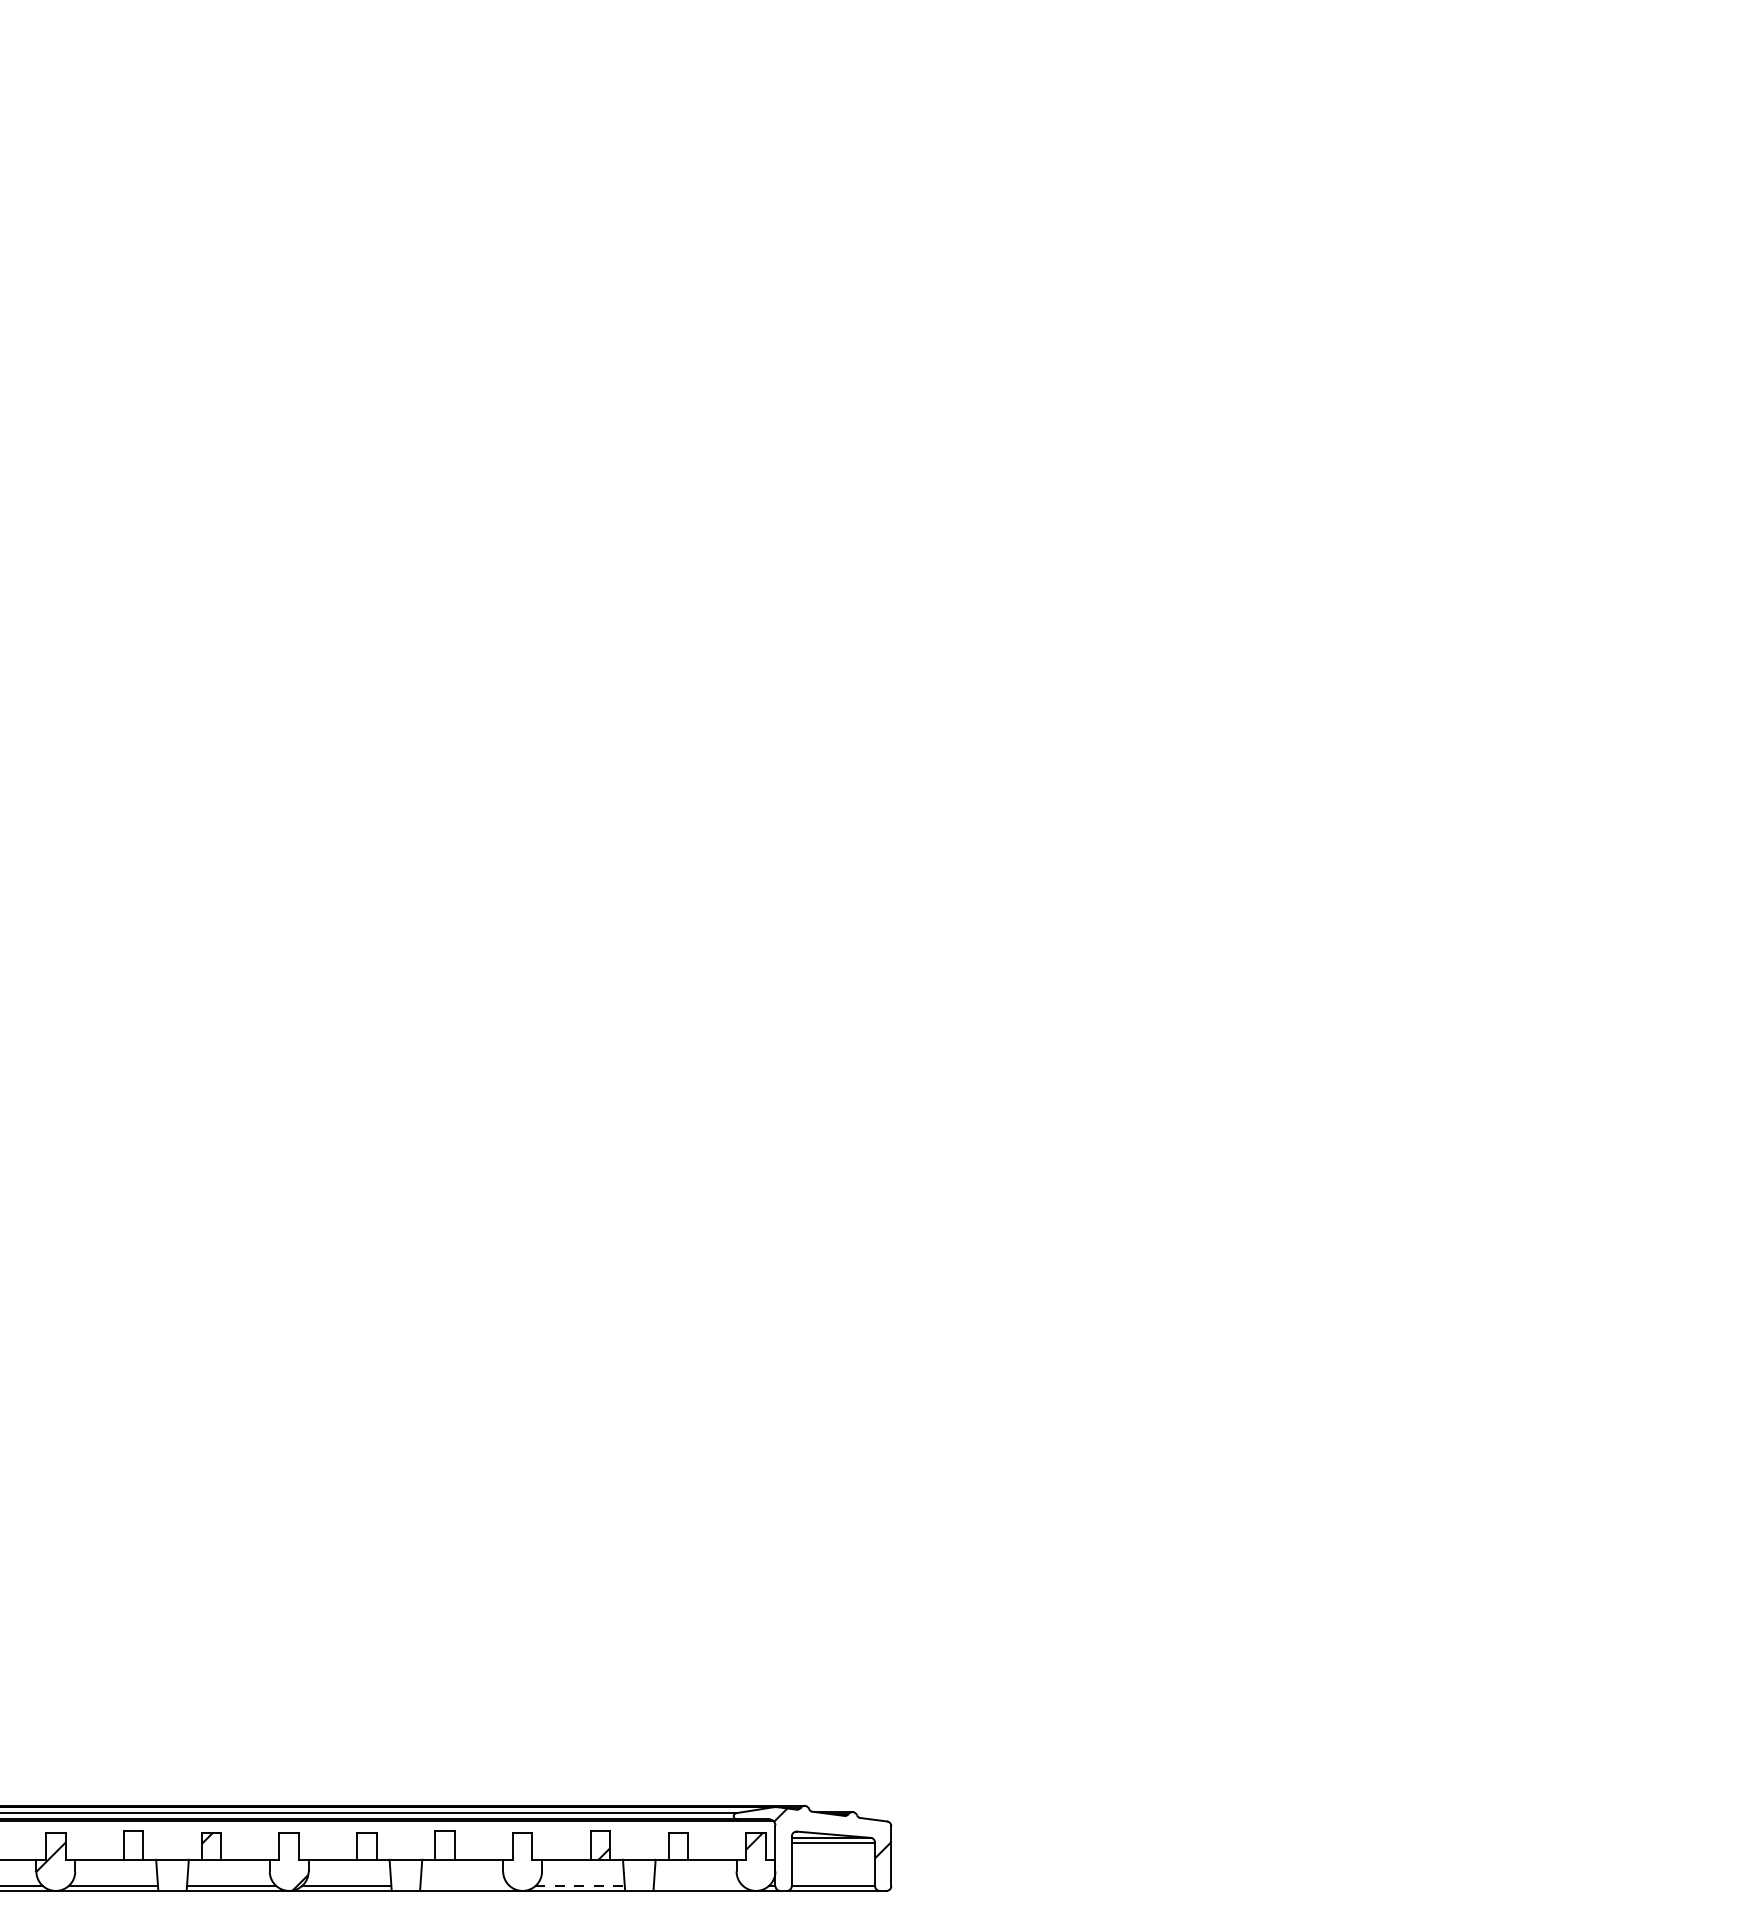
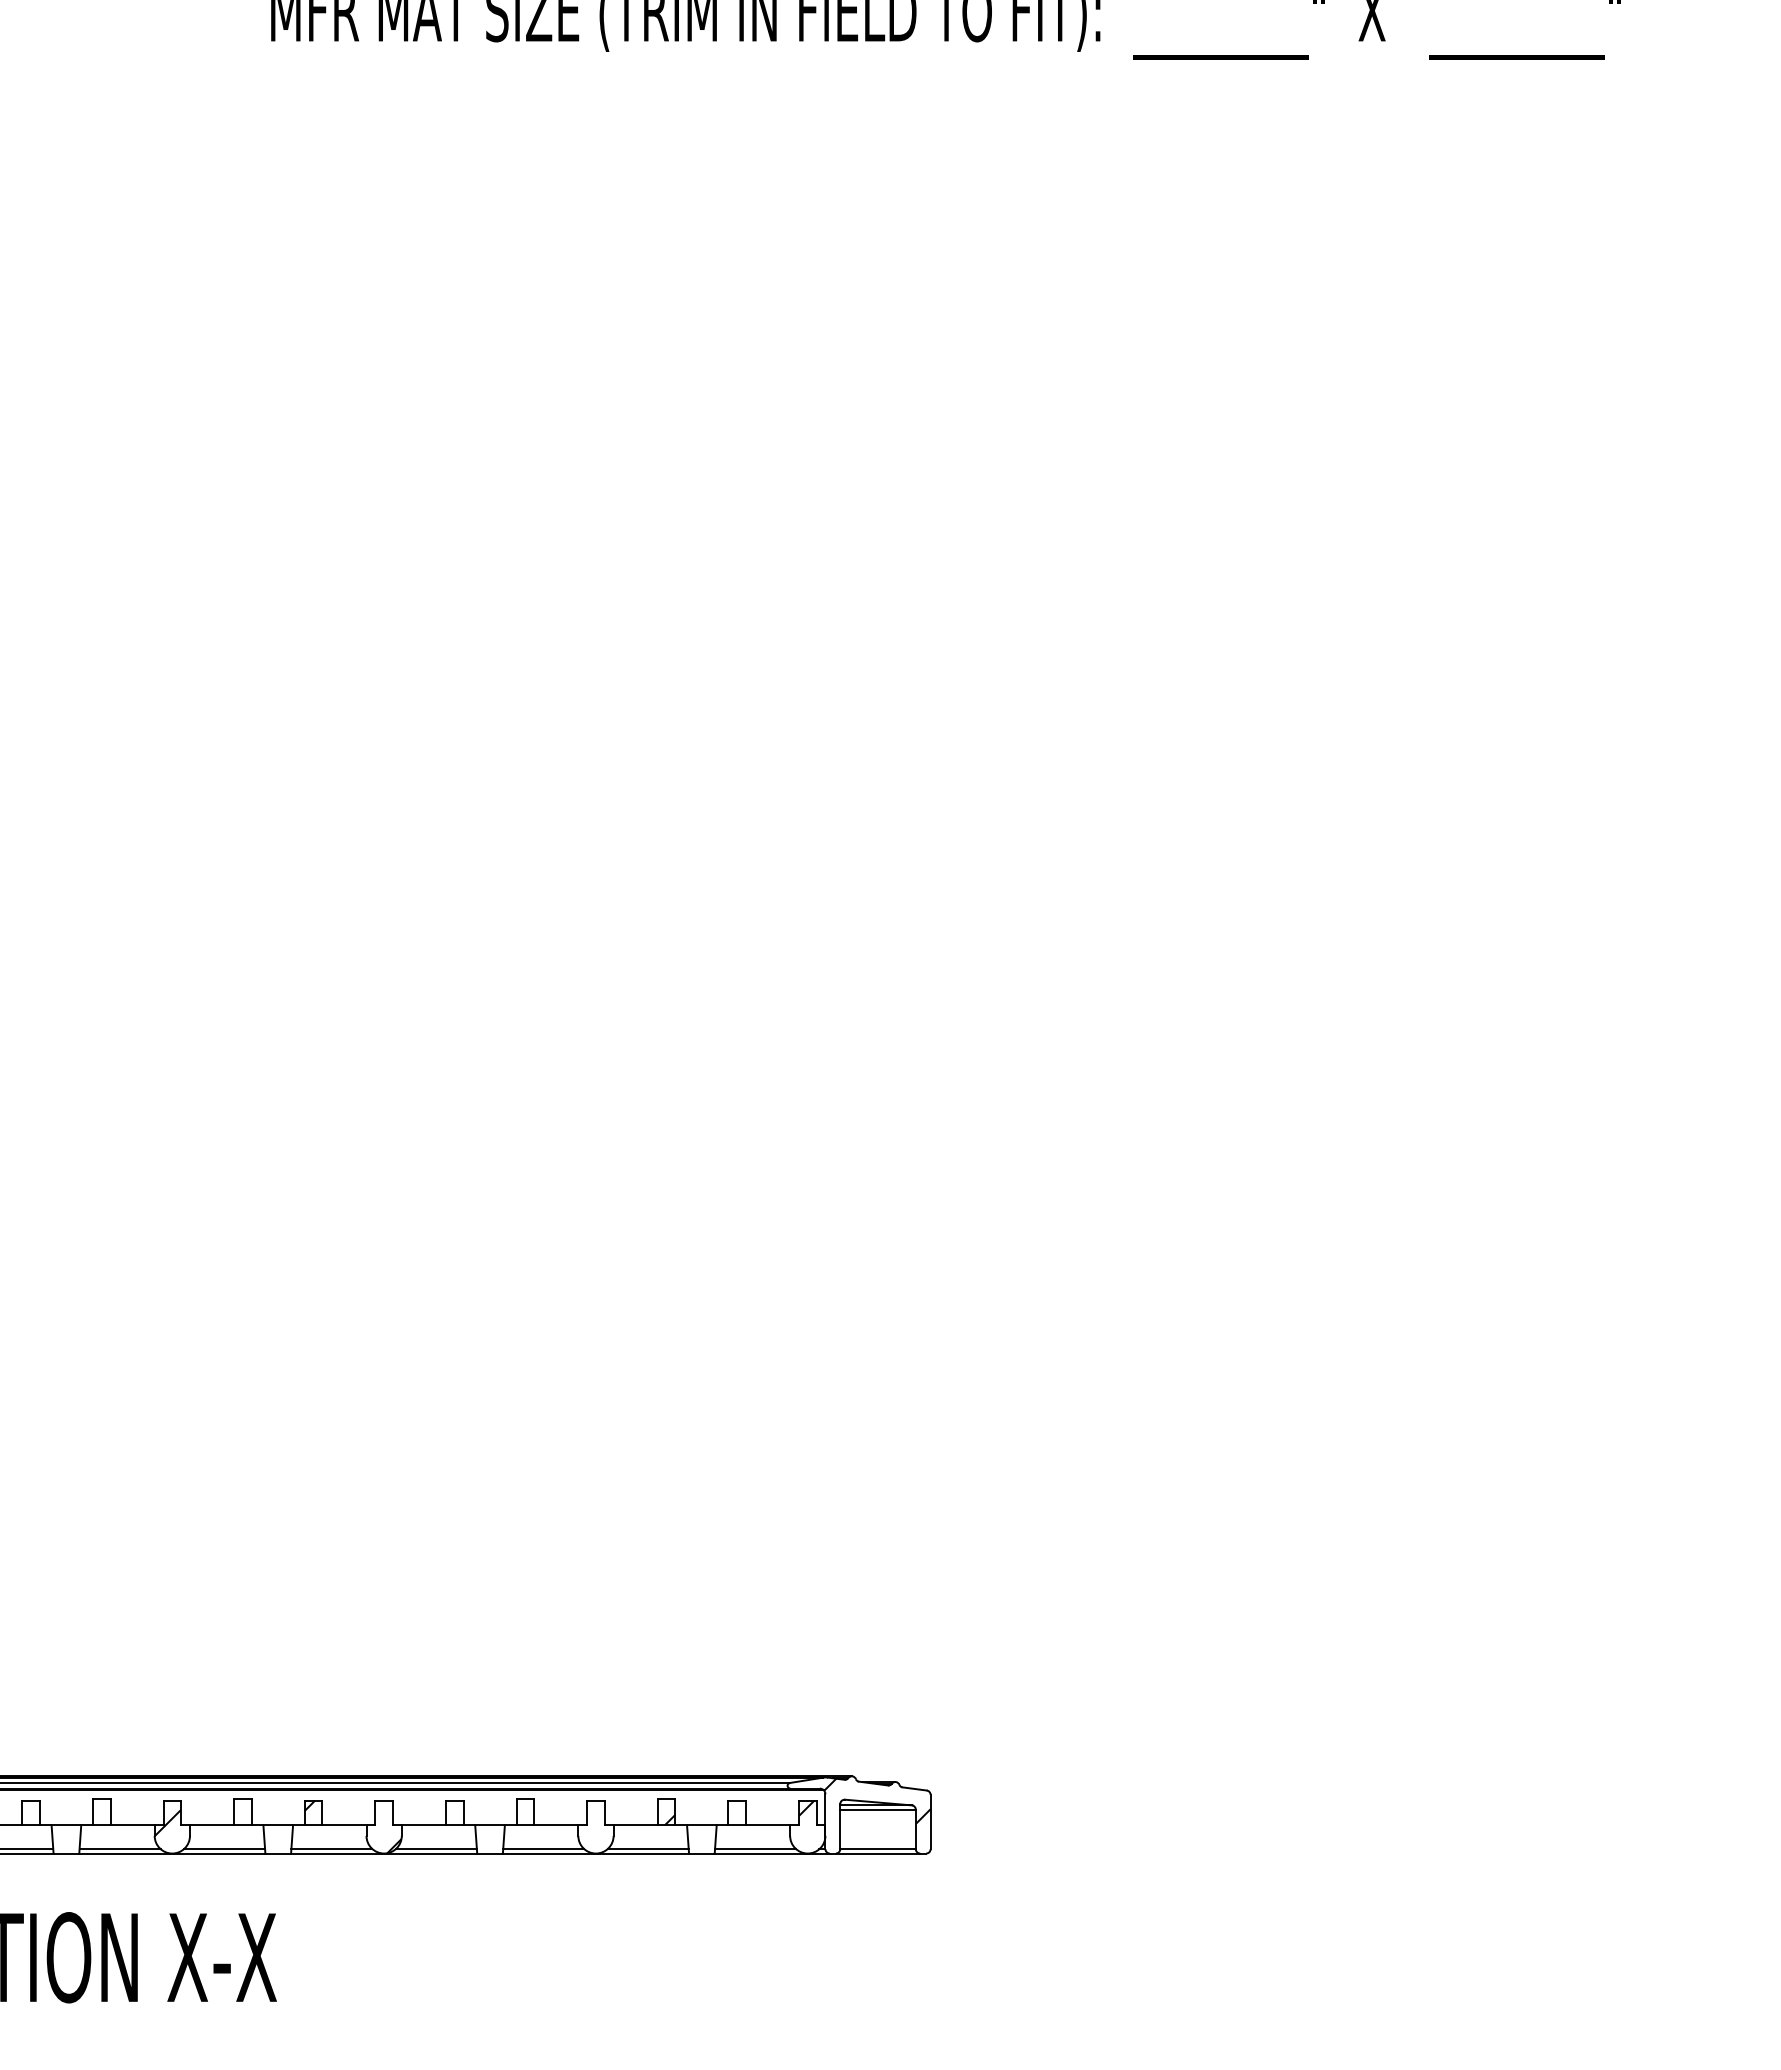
line: (464, 1886) -> (543, 1849), added
line: (580, 1886) -> (648, 1849), dashed -> solid
line: (698, 1886) -> (755, 1849), added

